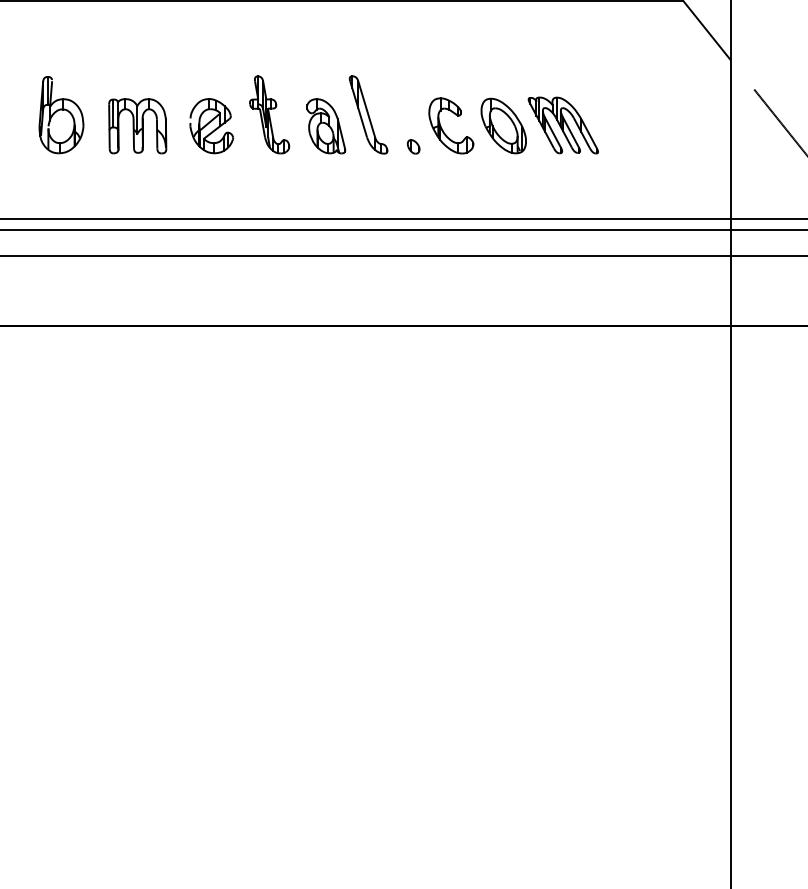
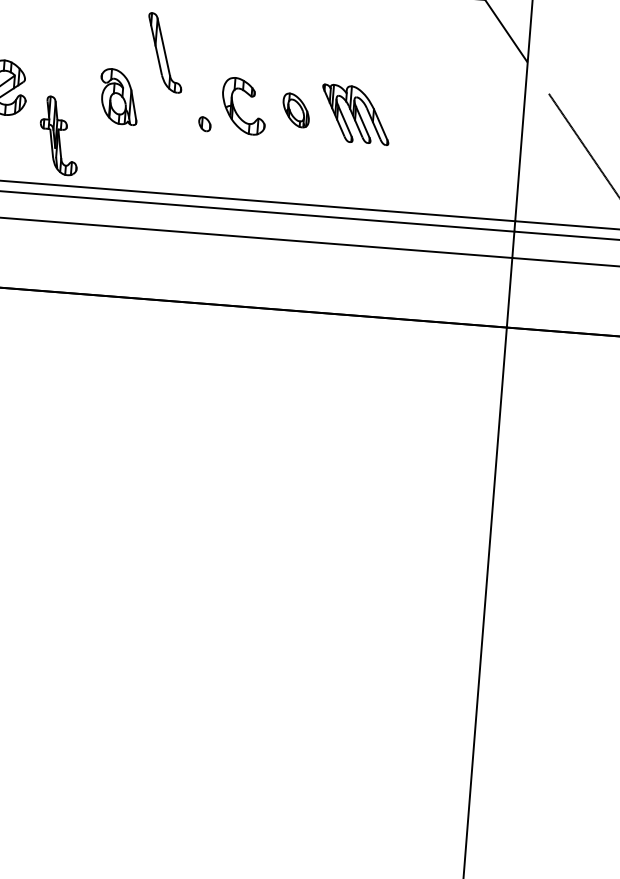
part: (269, 114) -> (59, 135), moved
part: (368, 114) -> (165, 52), moved
part: (503, 125) -> (296, 109), size x0.6

